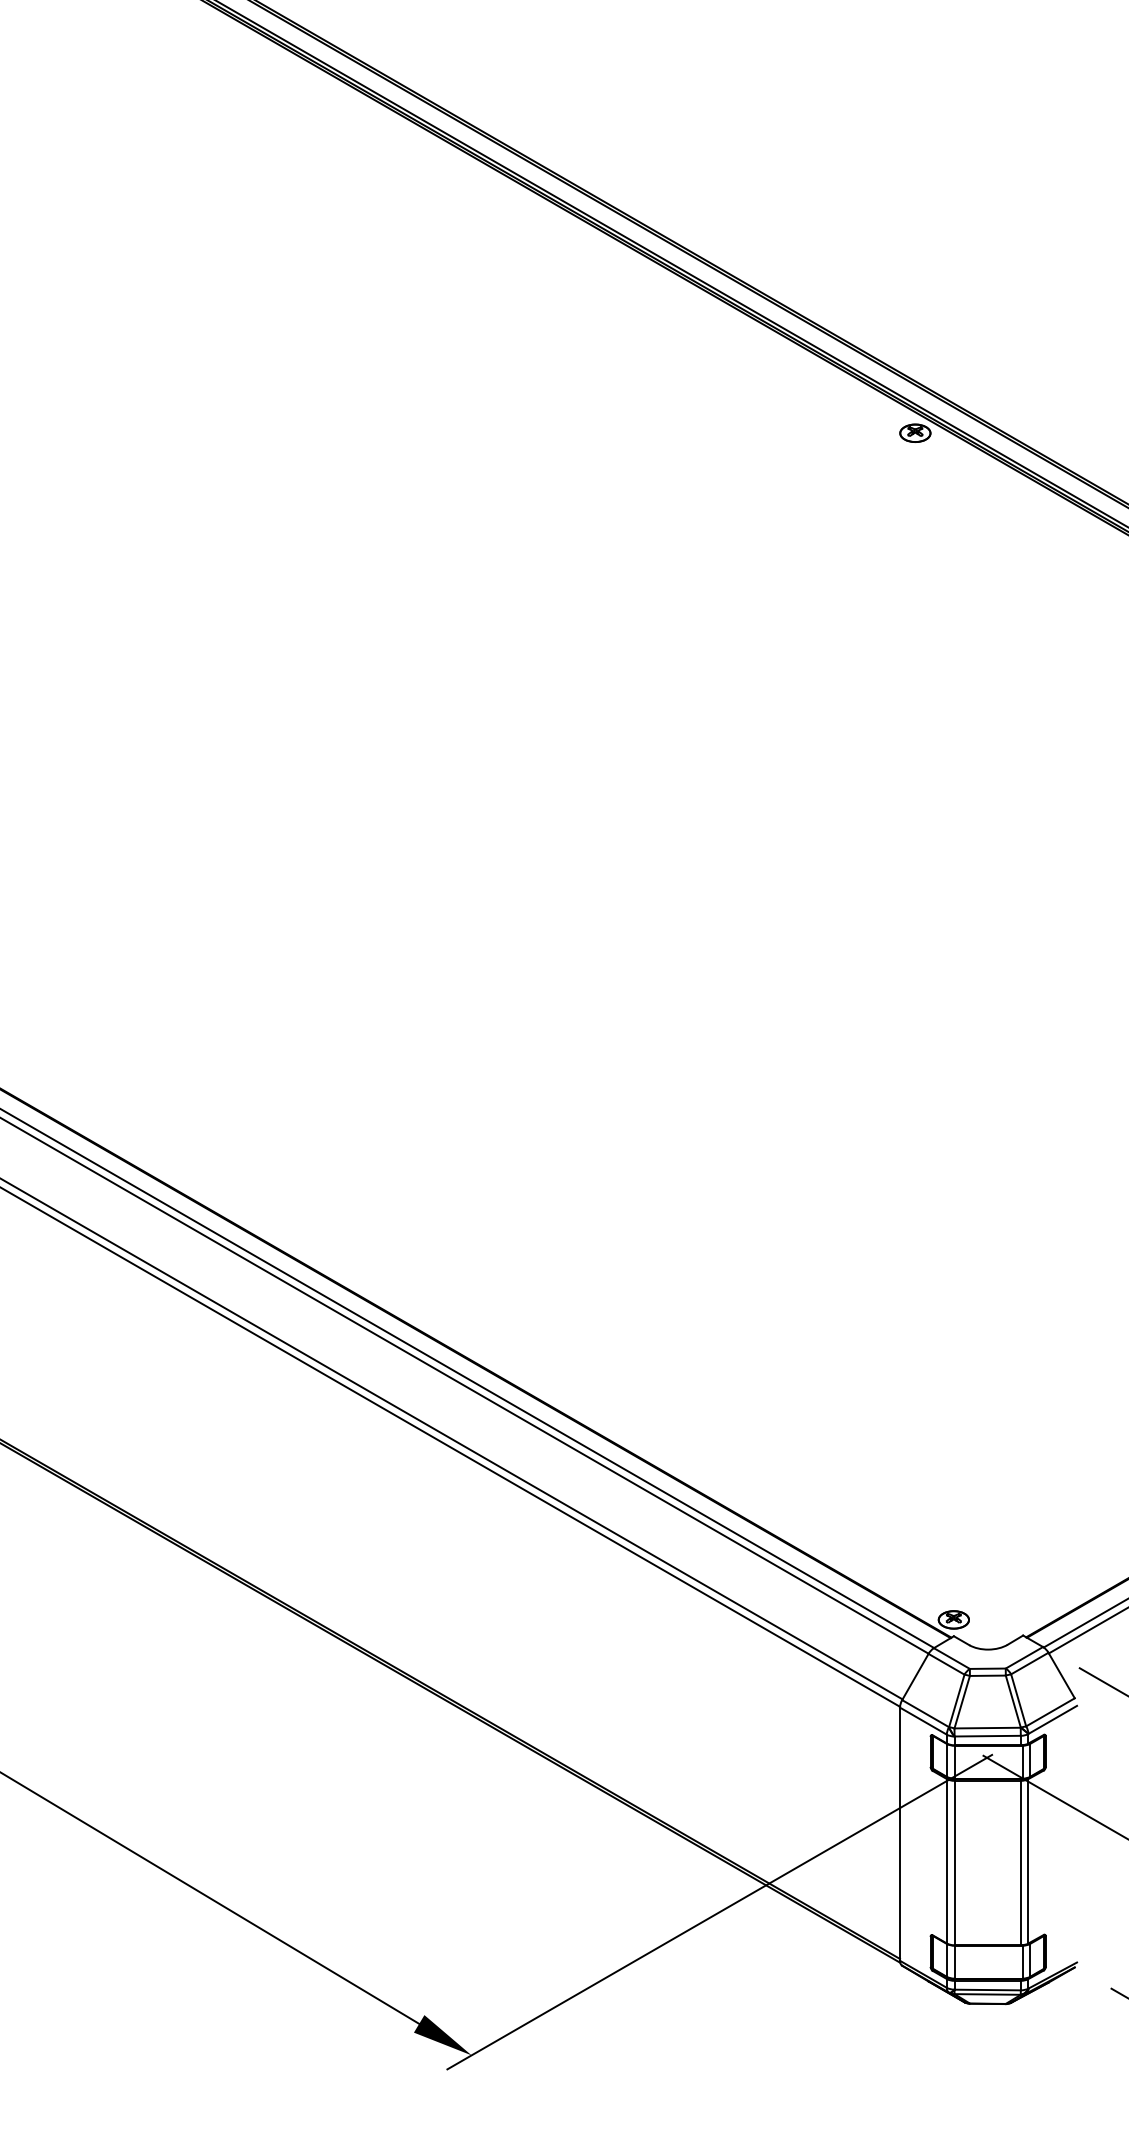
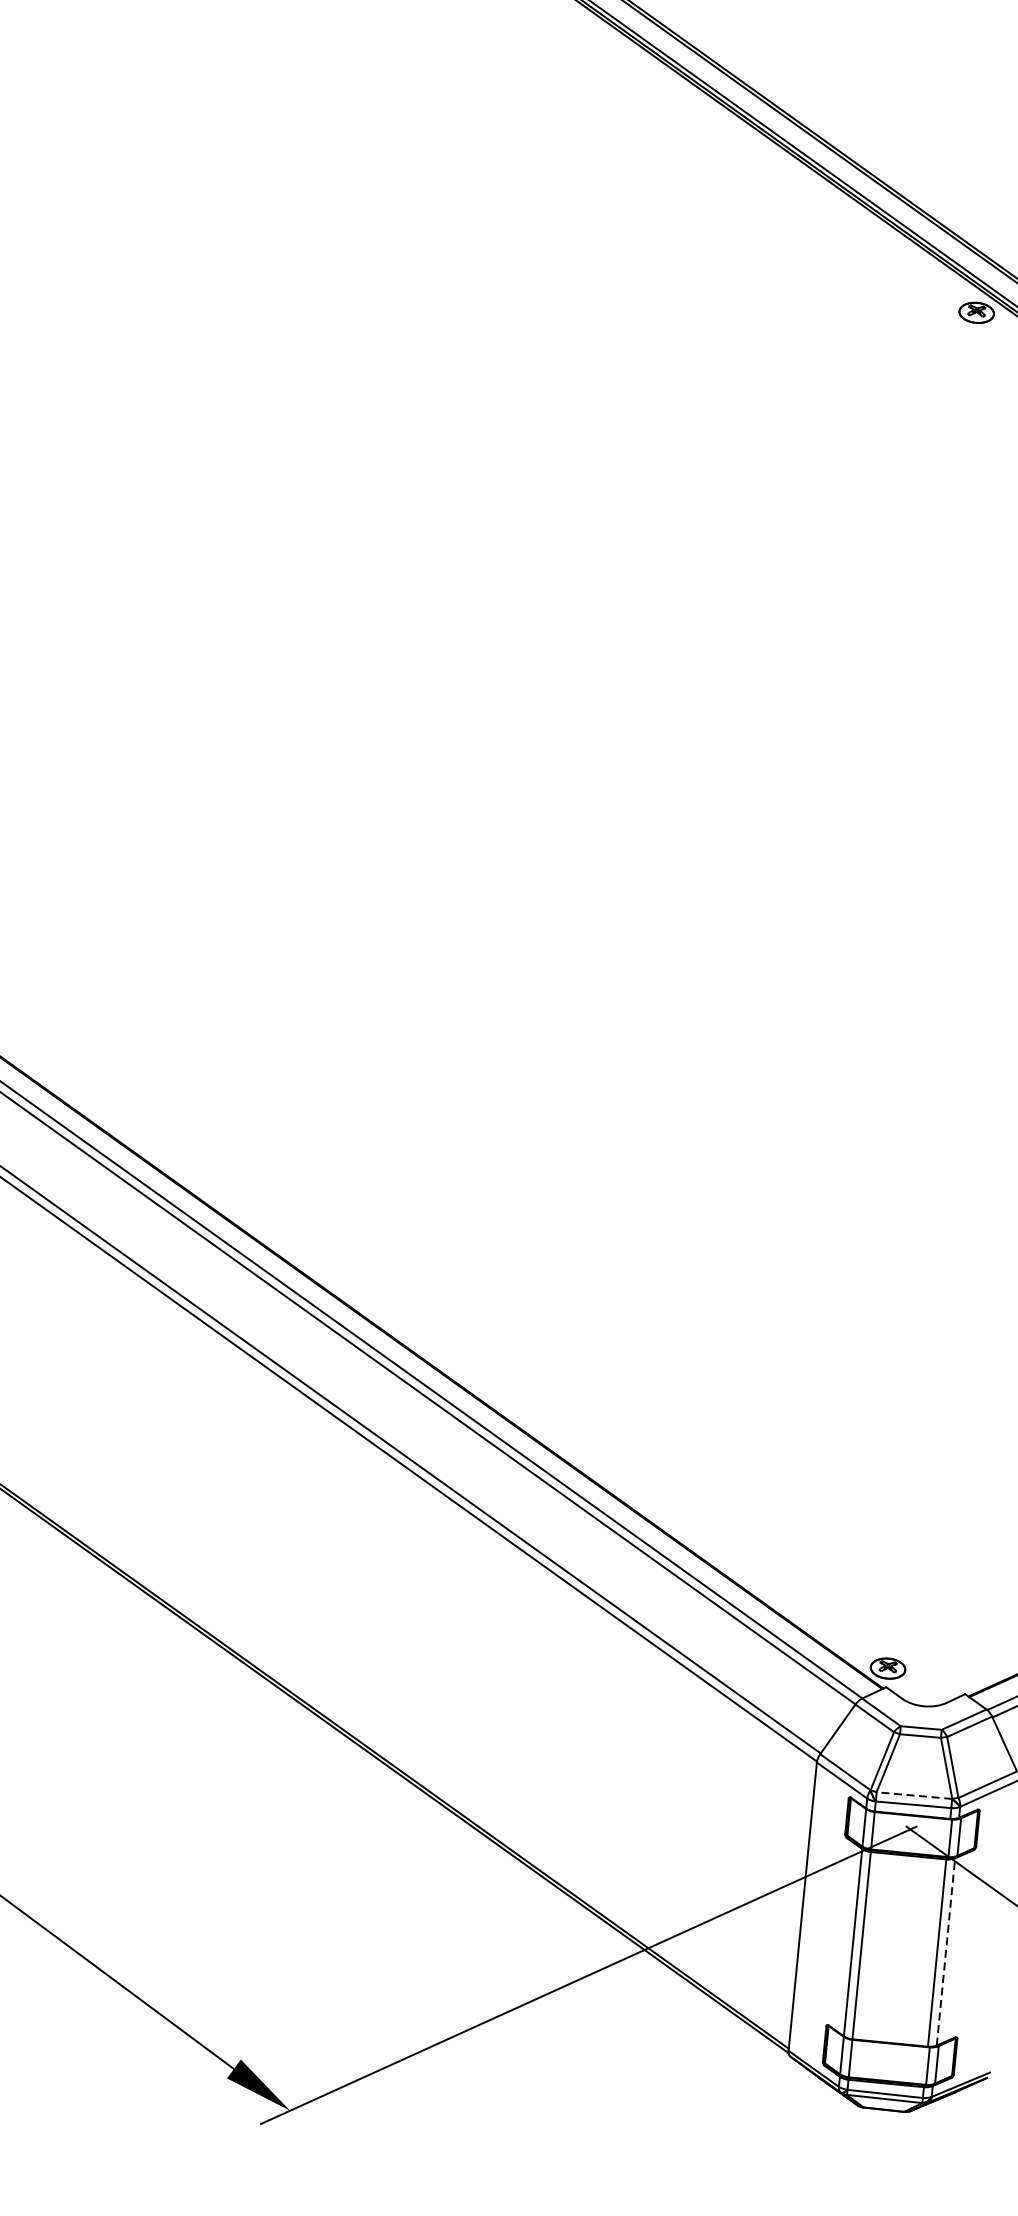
line: (987, 1728) -> (914, 1796), solid -> dashed
line: (1028, 1860) -> (946, 1950), solid -> dashed

